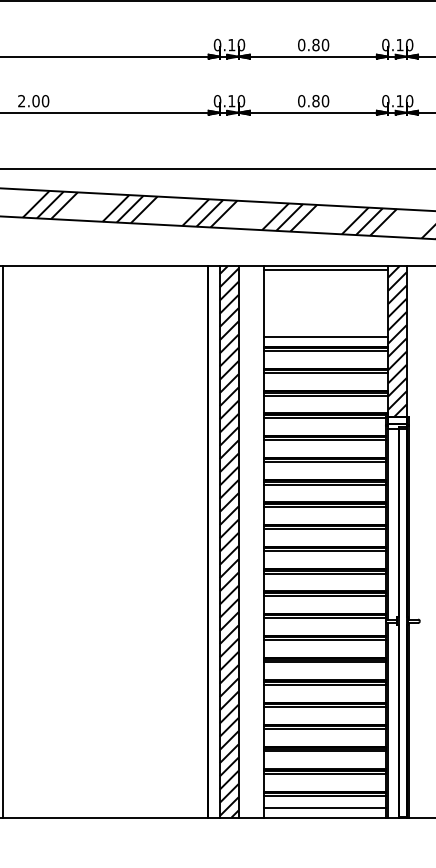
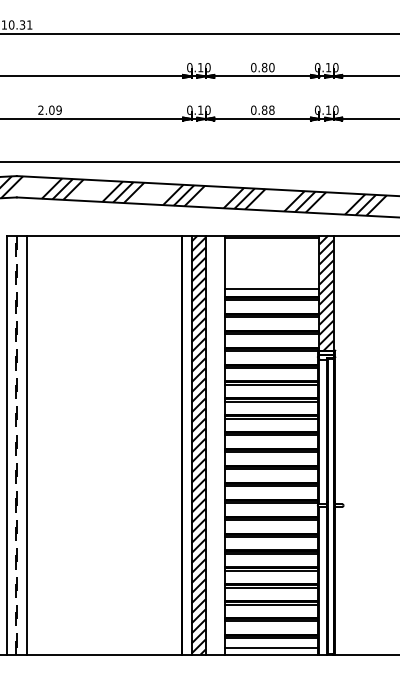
text: (325, 100) -> (271, 109), 0.80 -> 0.88
text: (44, 101) -> (58, 110), 2.00 -> 2.09

